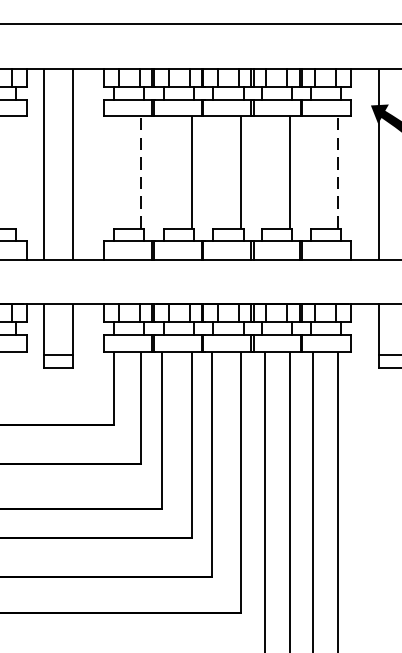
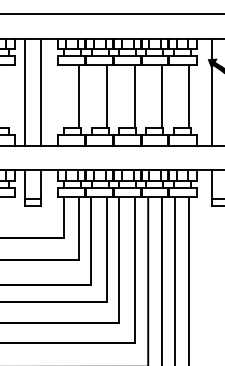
line: (142, 172) -> (79, 96), dashed -> solid
line: (338, 172) -> (189, 96), dashed -> solid

